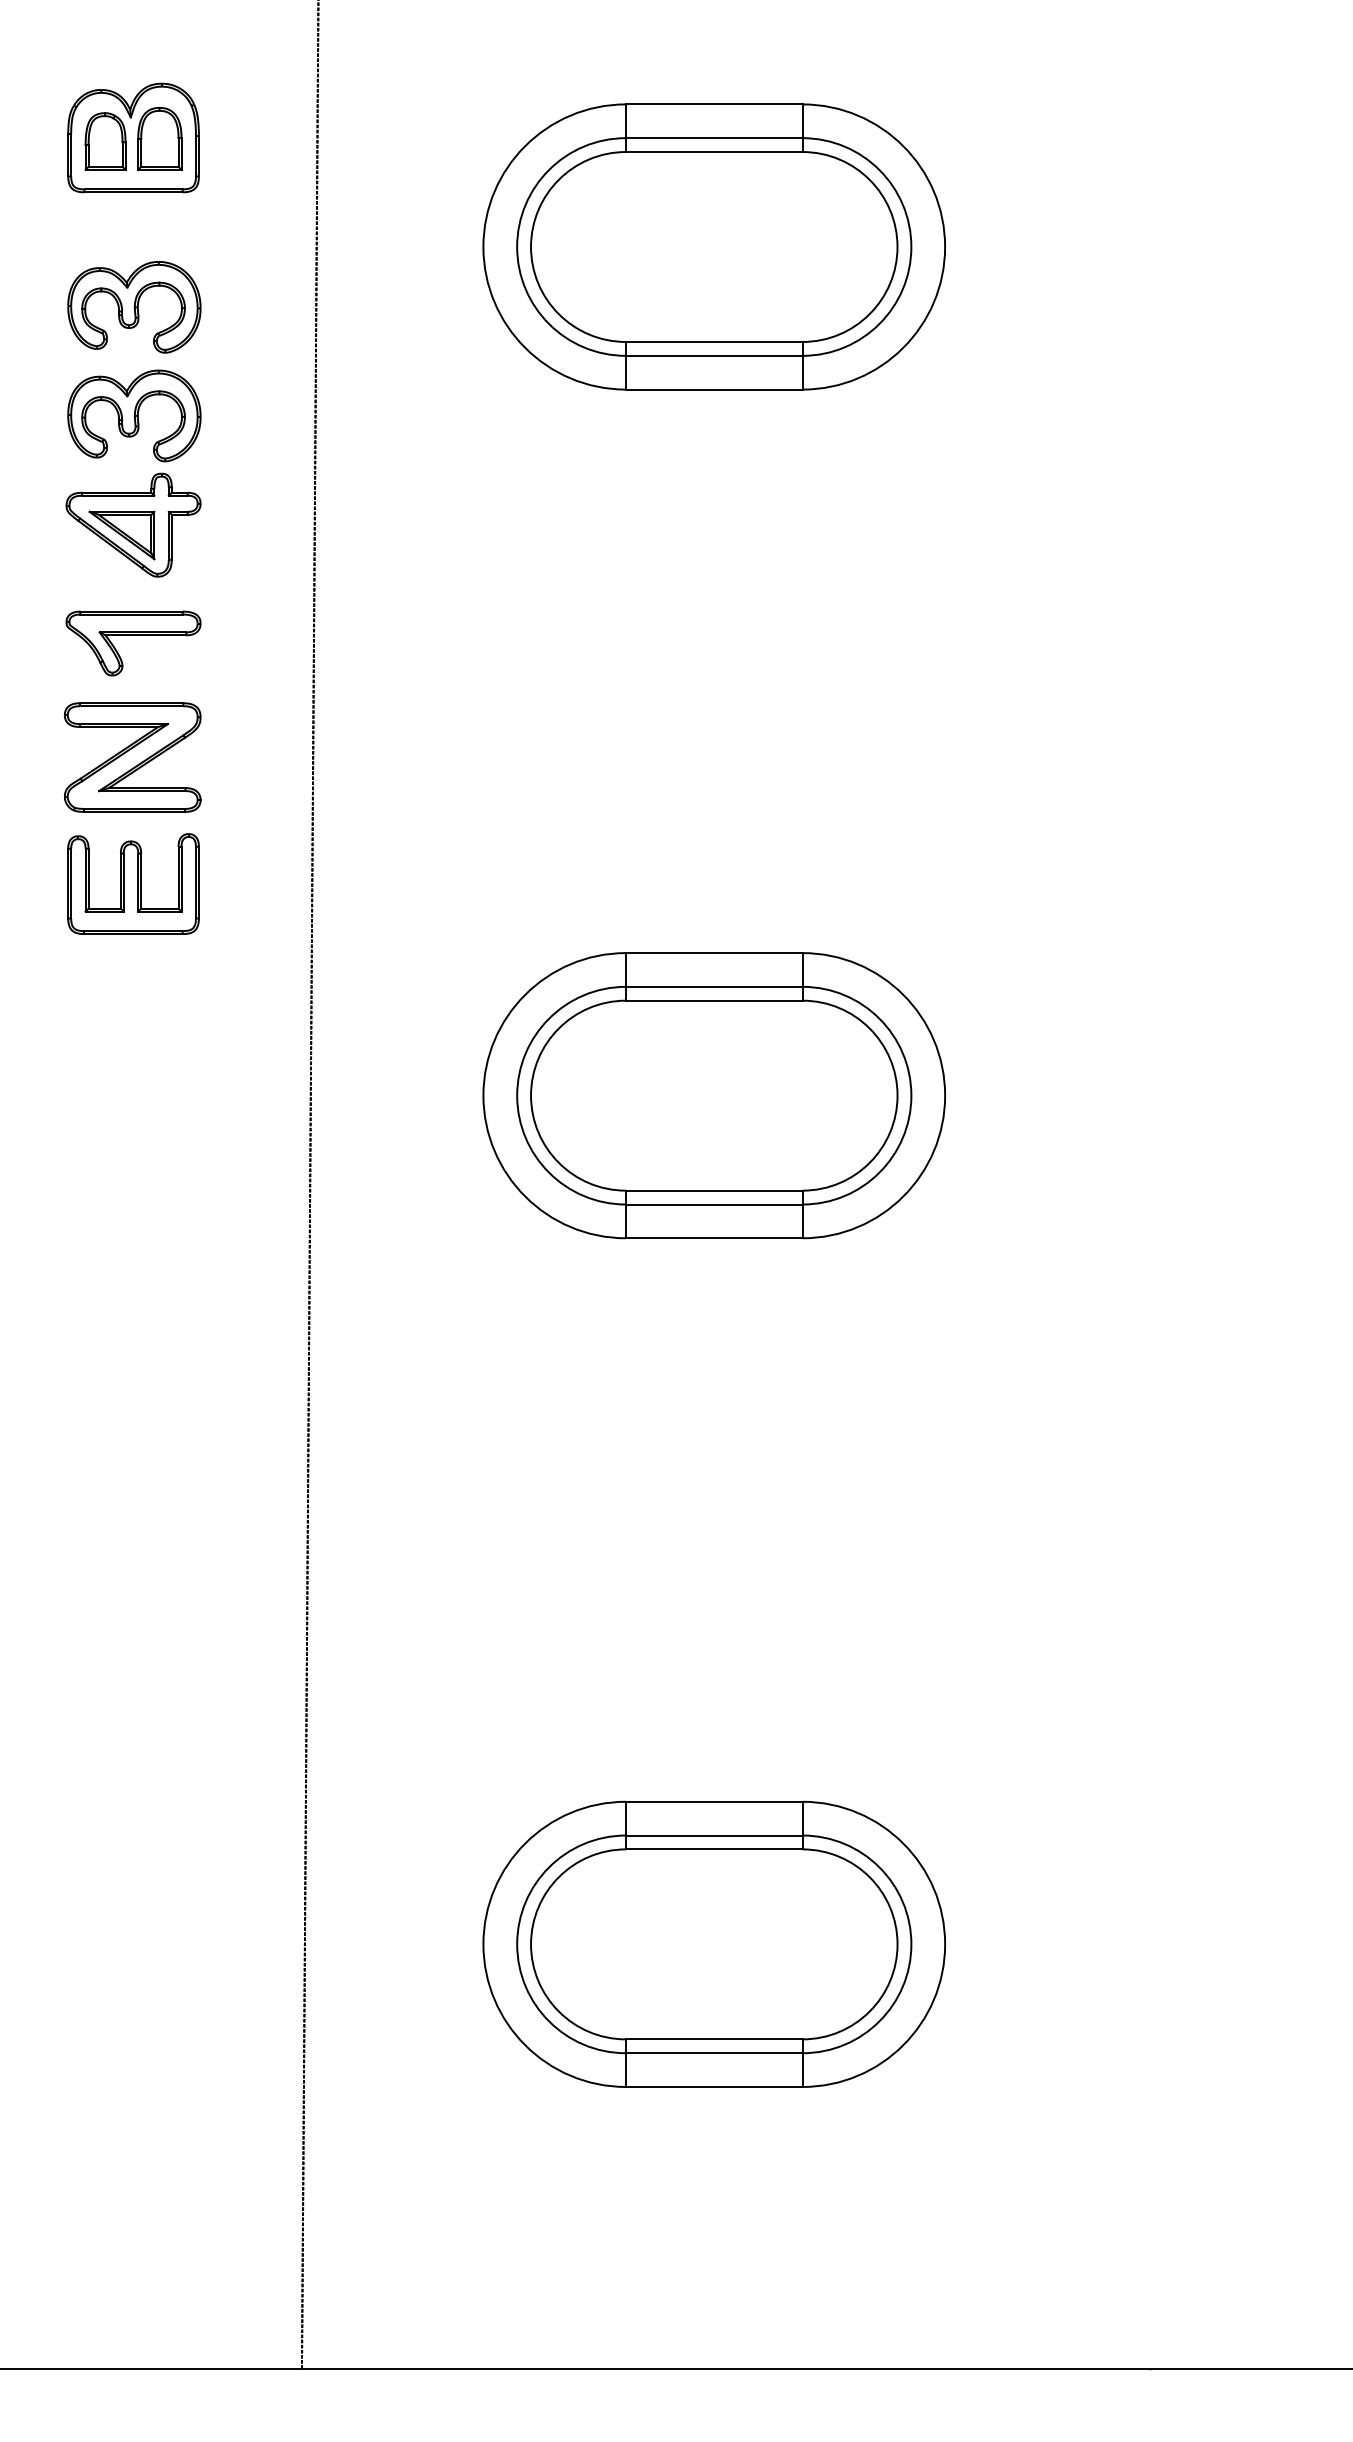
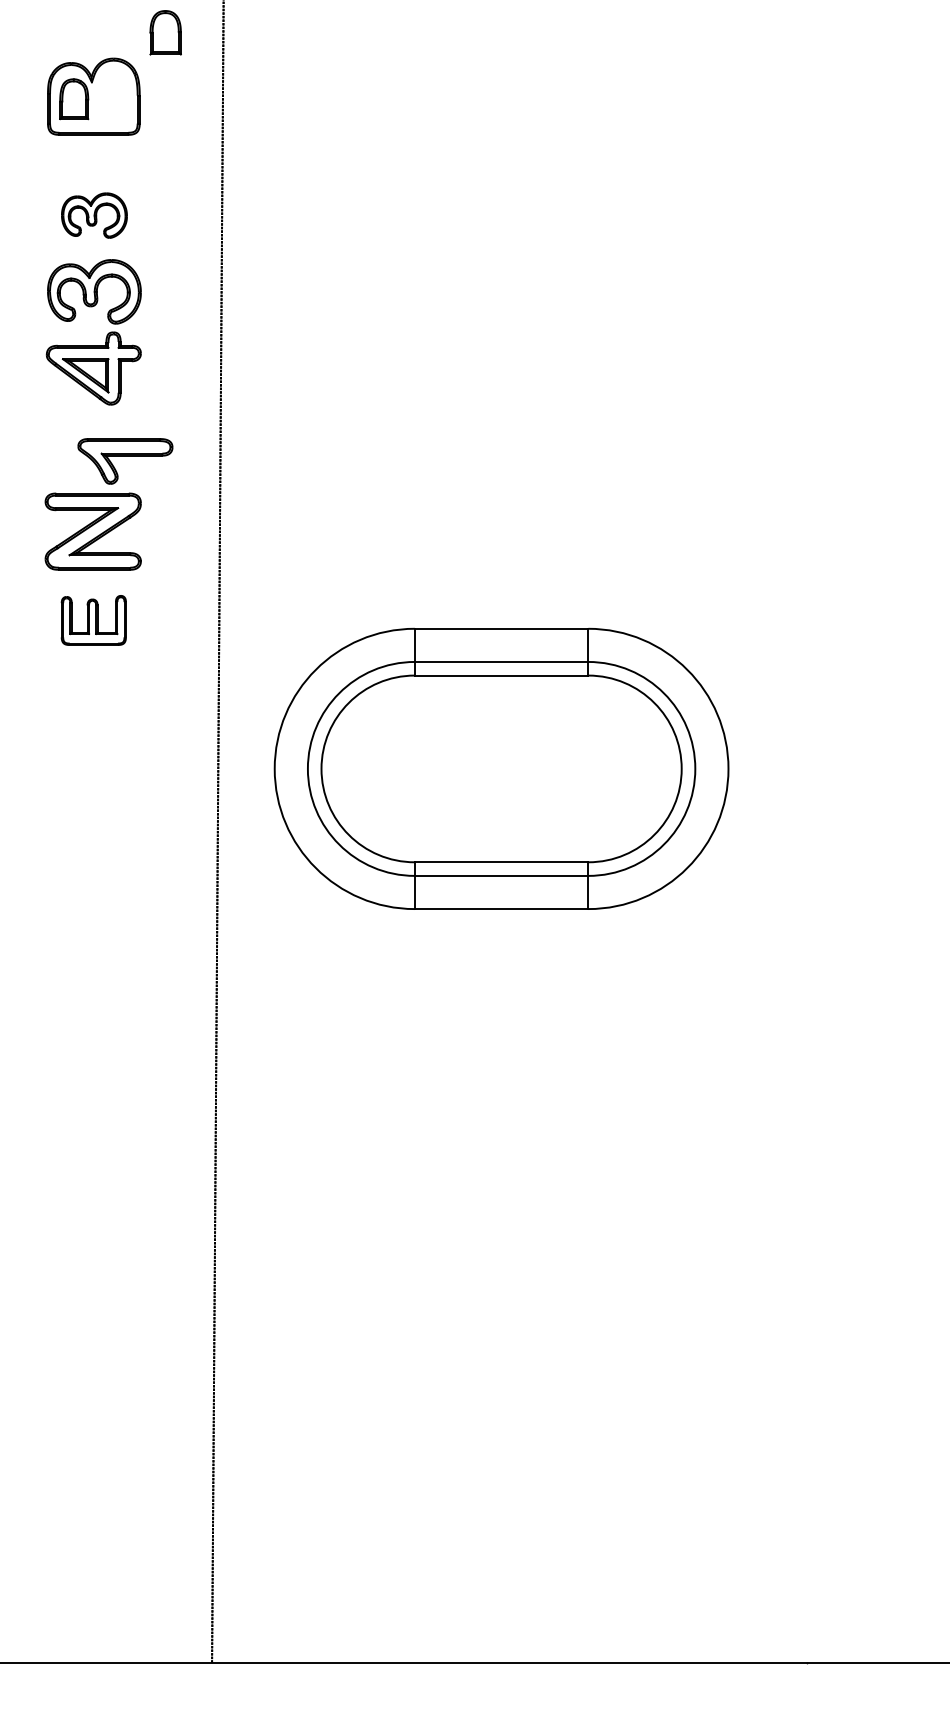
part: (159, 138) -> (165, 32), moved
part: (713, 246) -> (500, 172), removed
part: (134, 307) -> (94, 215), size x0.7
part: (133, 635) -> (125, 455), moved
part: (133, 883) -> (93, 620), size x0.7
part: (713, 1095) -> (500, 768), size x1.4
part: (713, 1943) -> (500, 1364), removed

